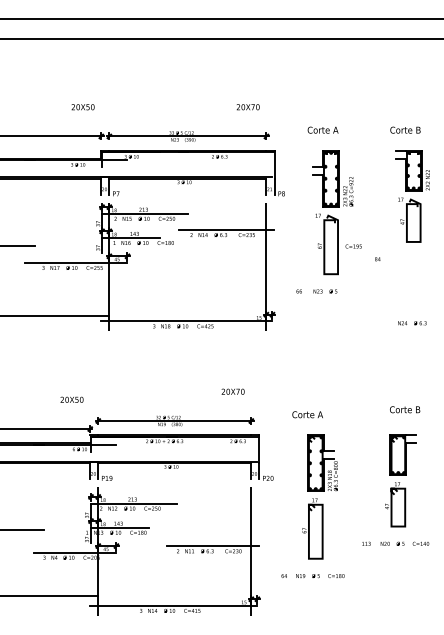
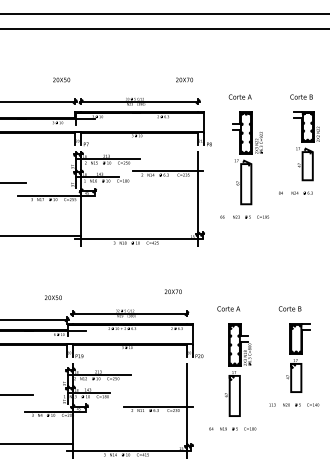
text: (353, 246) -> (262, 217), moved
text: (412, 323) -> (302, 193), moved
text: (405, 409) -> (290, 308), moved

